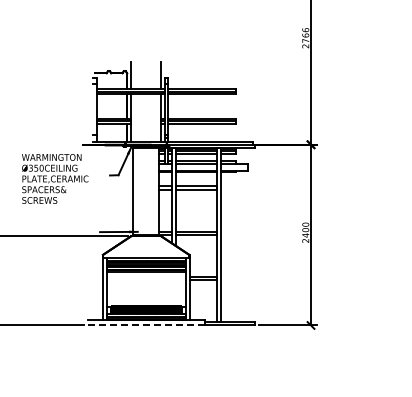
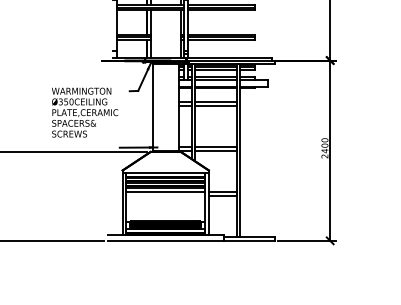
text: (55, 178) -> (85, 112), moved
line: (145, 276) -> (165, 191), added
line: (146, 325) -> (166, 240), dashed -> solid

